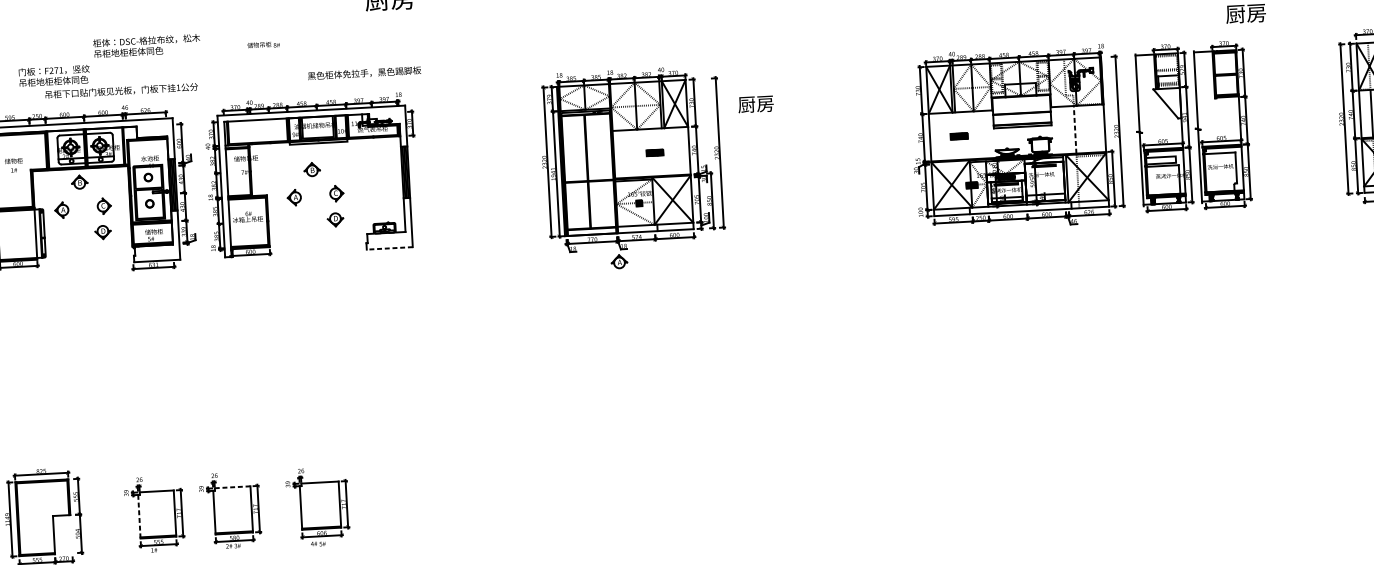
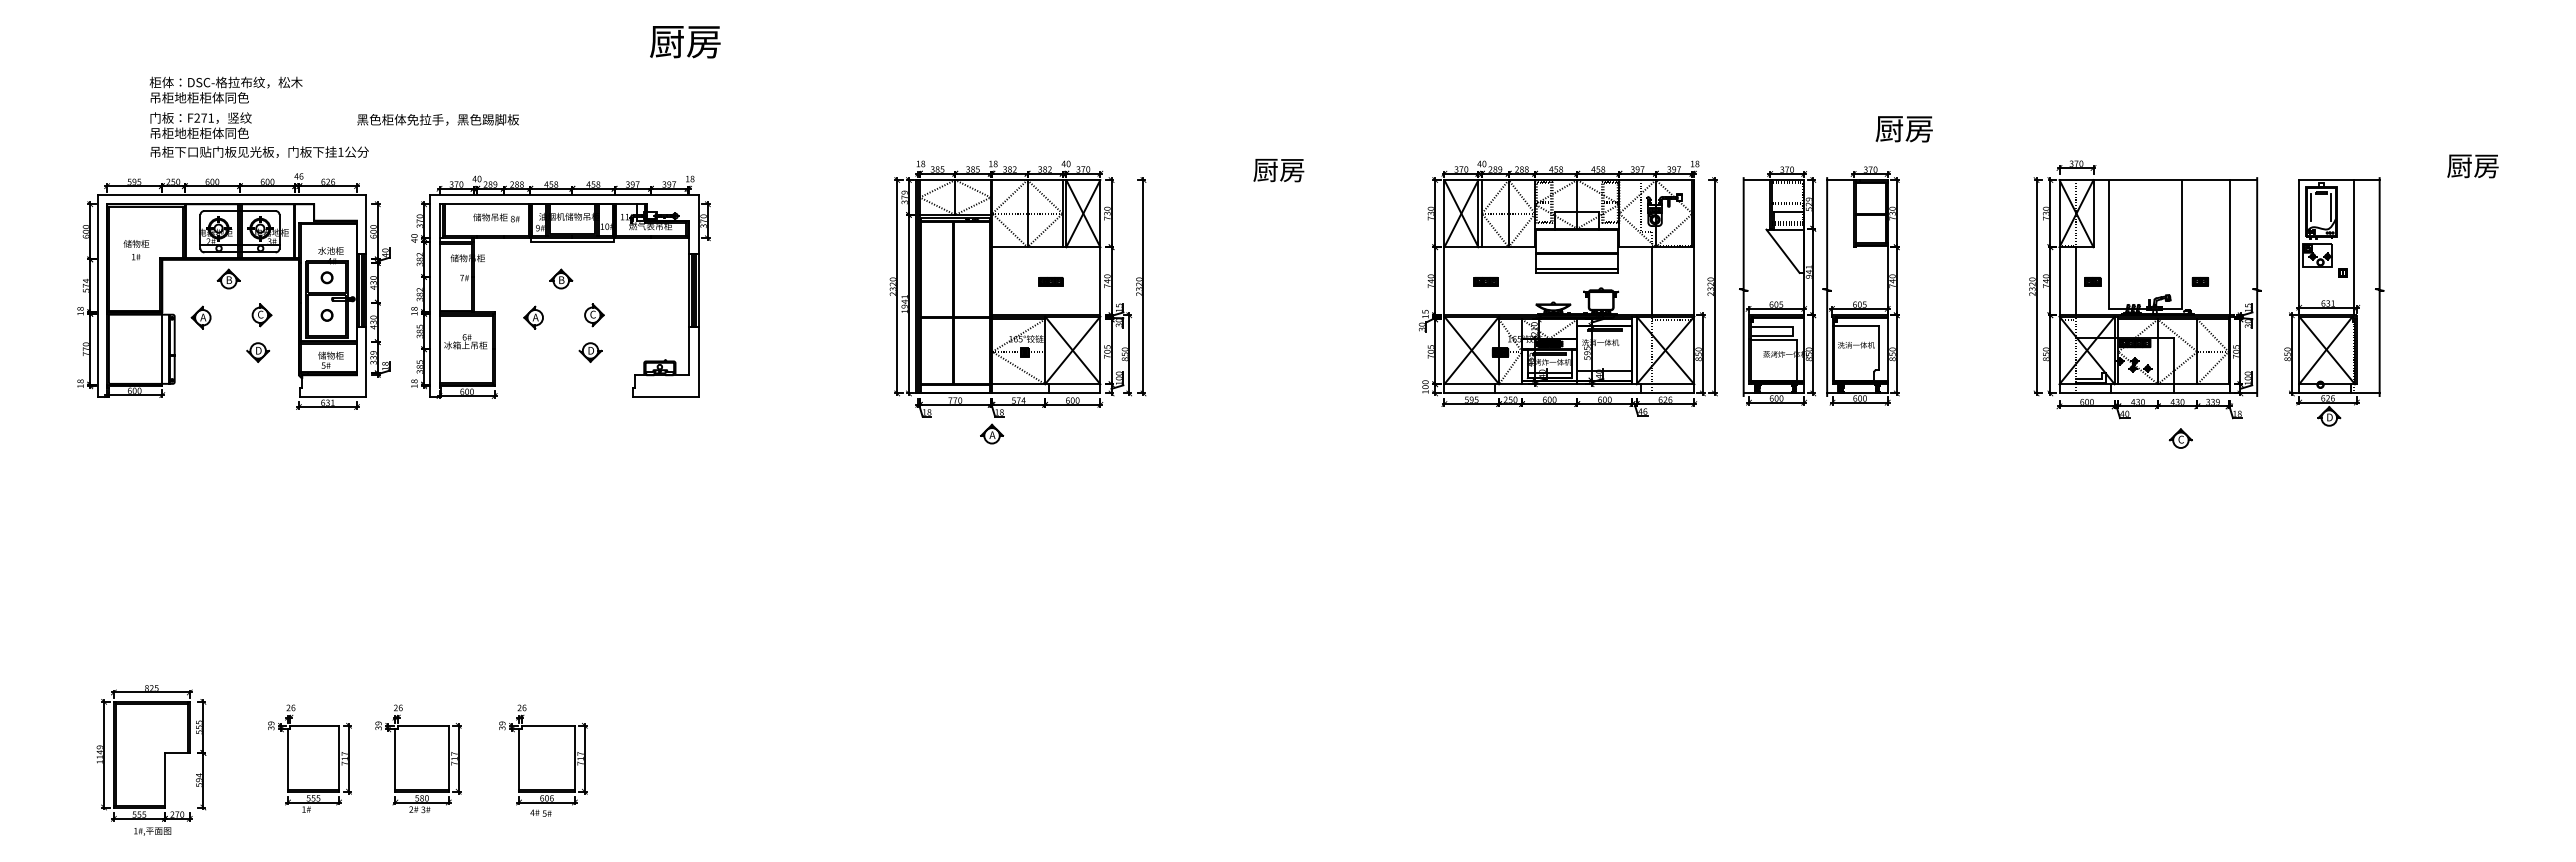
text: (263, 44) -> (496, 217), moved
text: (146, 45) -> (225, 89), moved
text: (364, 73) -> (437, 119), moved
text: (121, 90) -> (259, 151), moved
text: (755, 104) -> (1278, 170), moved
line: (1074, 129) -> (1651, 280), dashed -> solid
line: (389, 248) -> (665, 397), dashed -> solid
line: (232, 487) -> (422, 725), dashed -> solid
line: (139, 517) -> (288, 761), dashed -> solid

